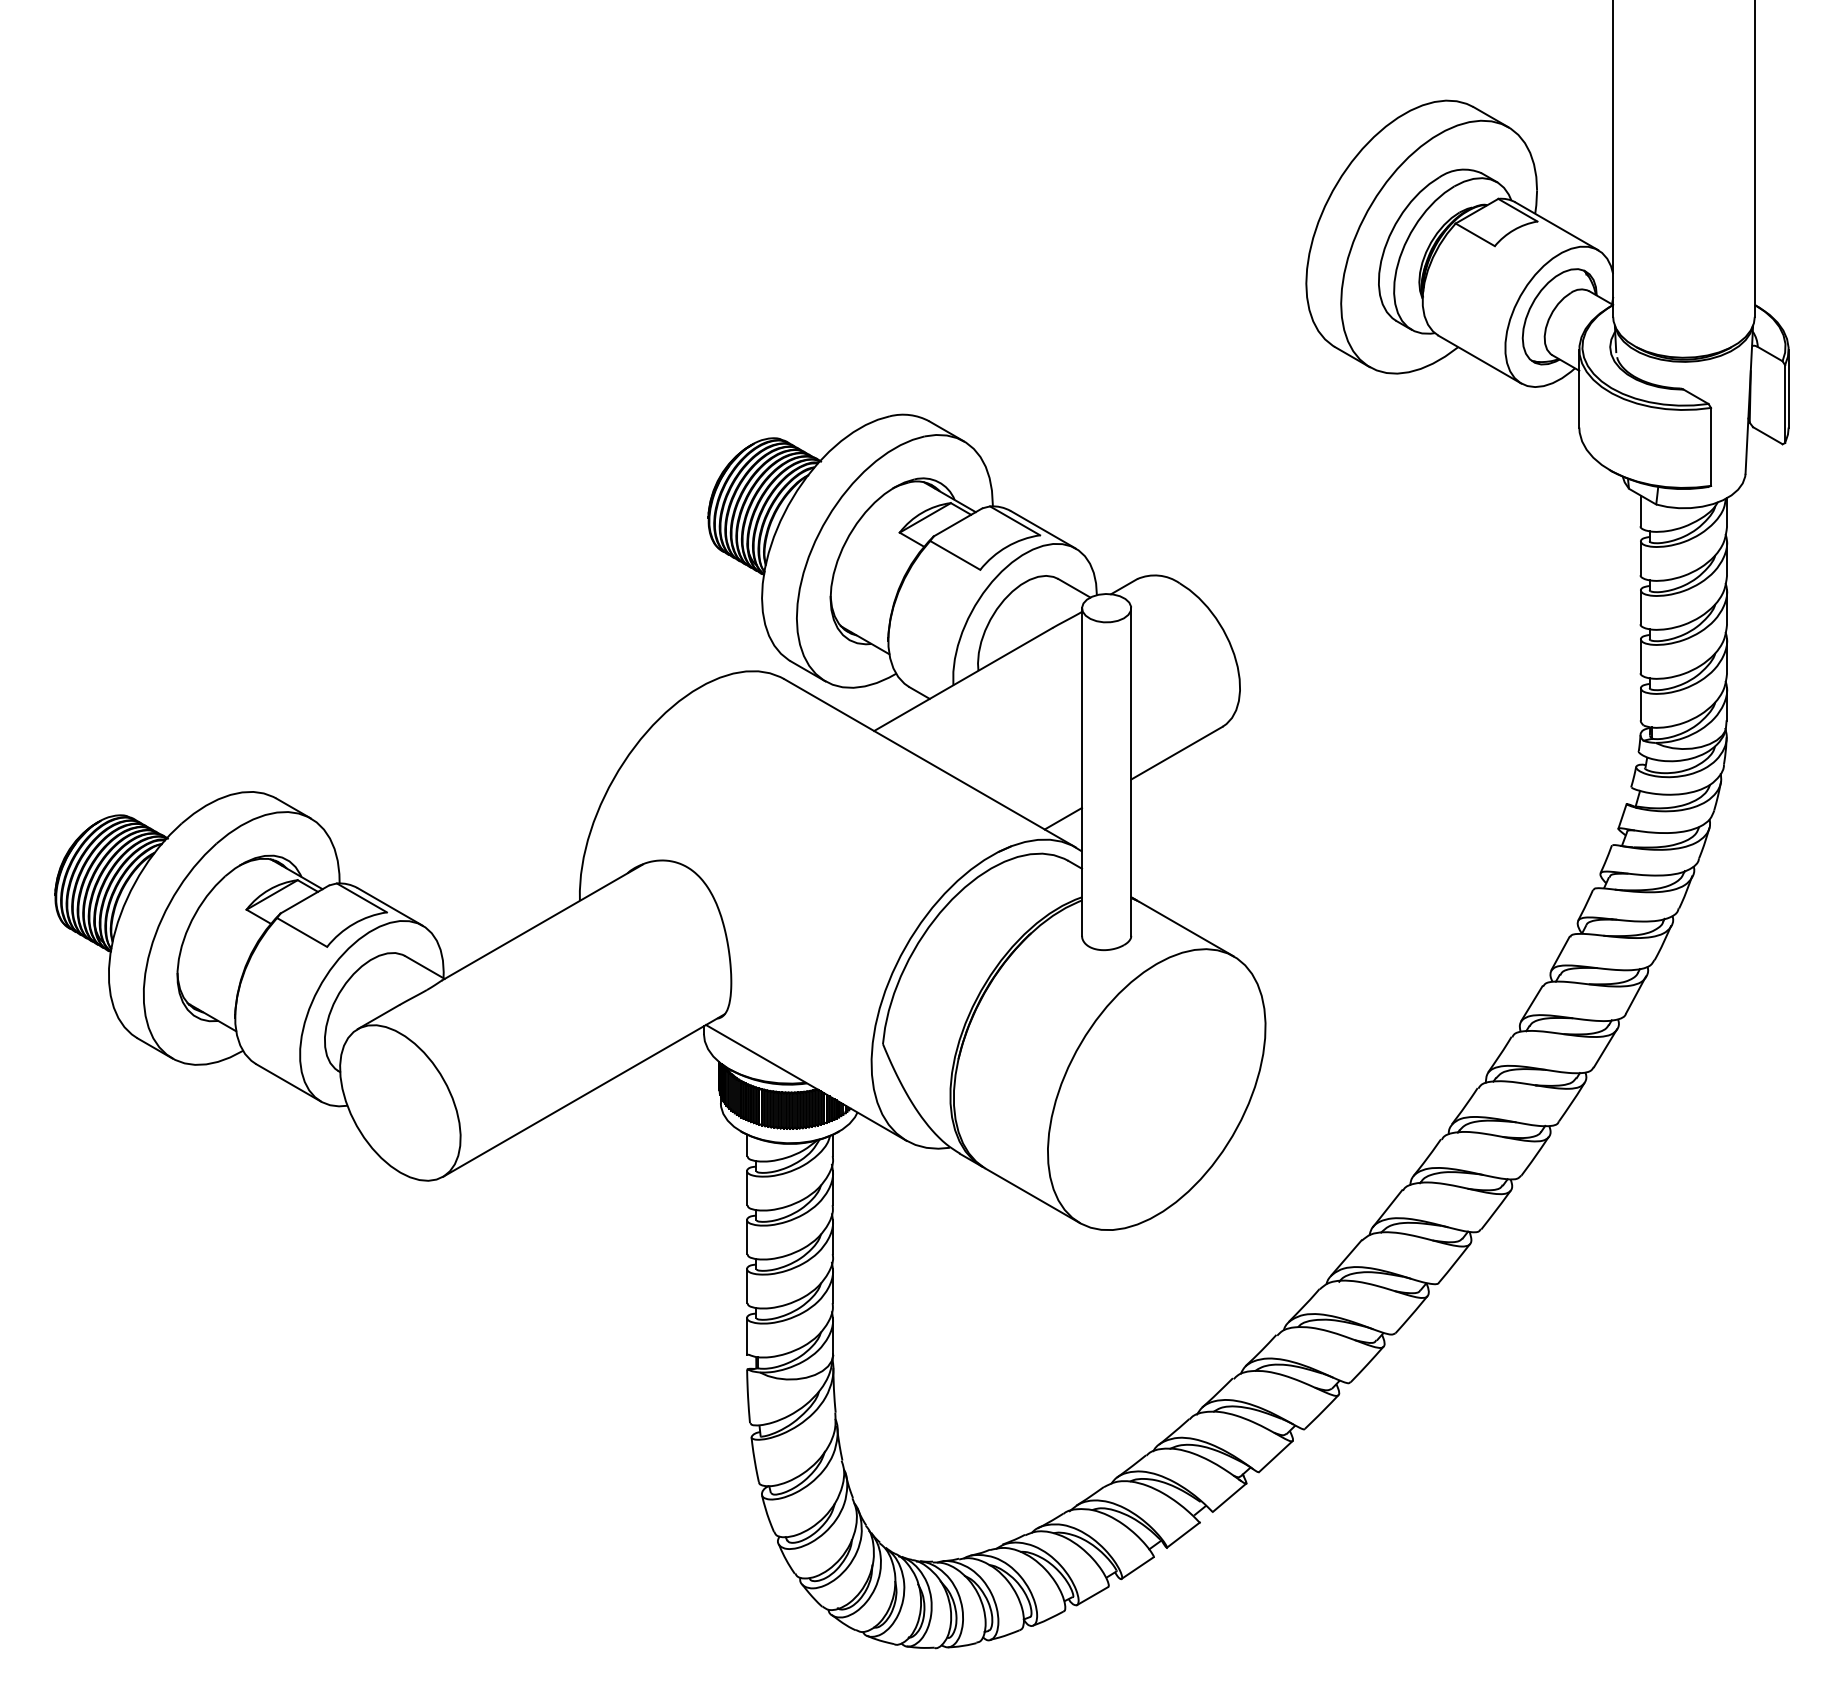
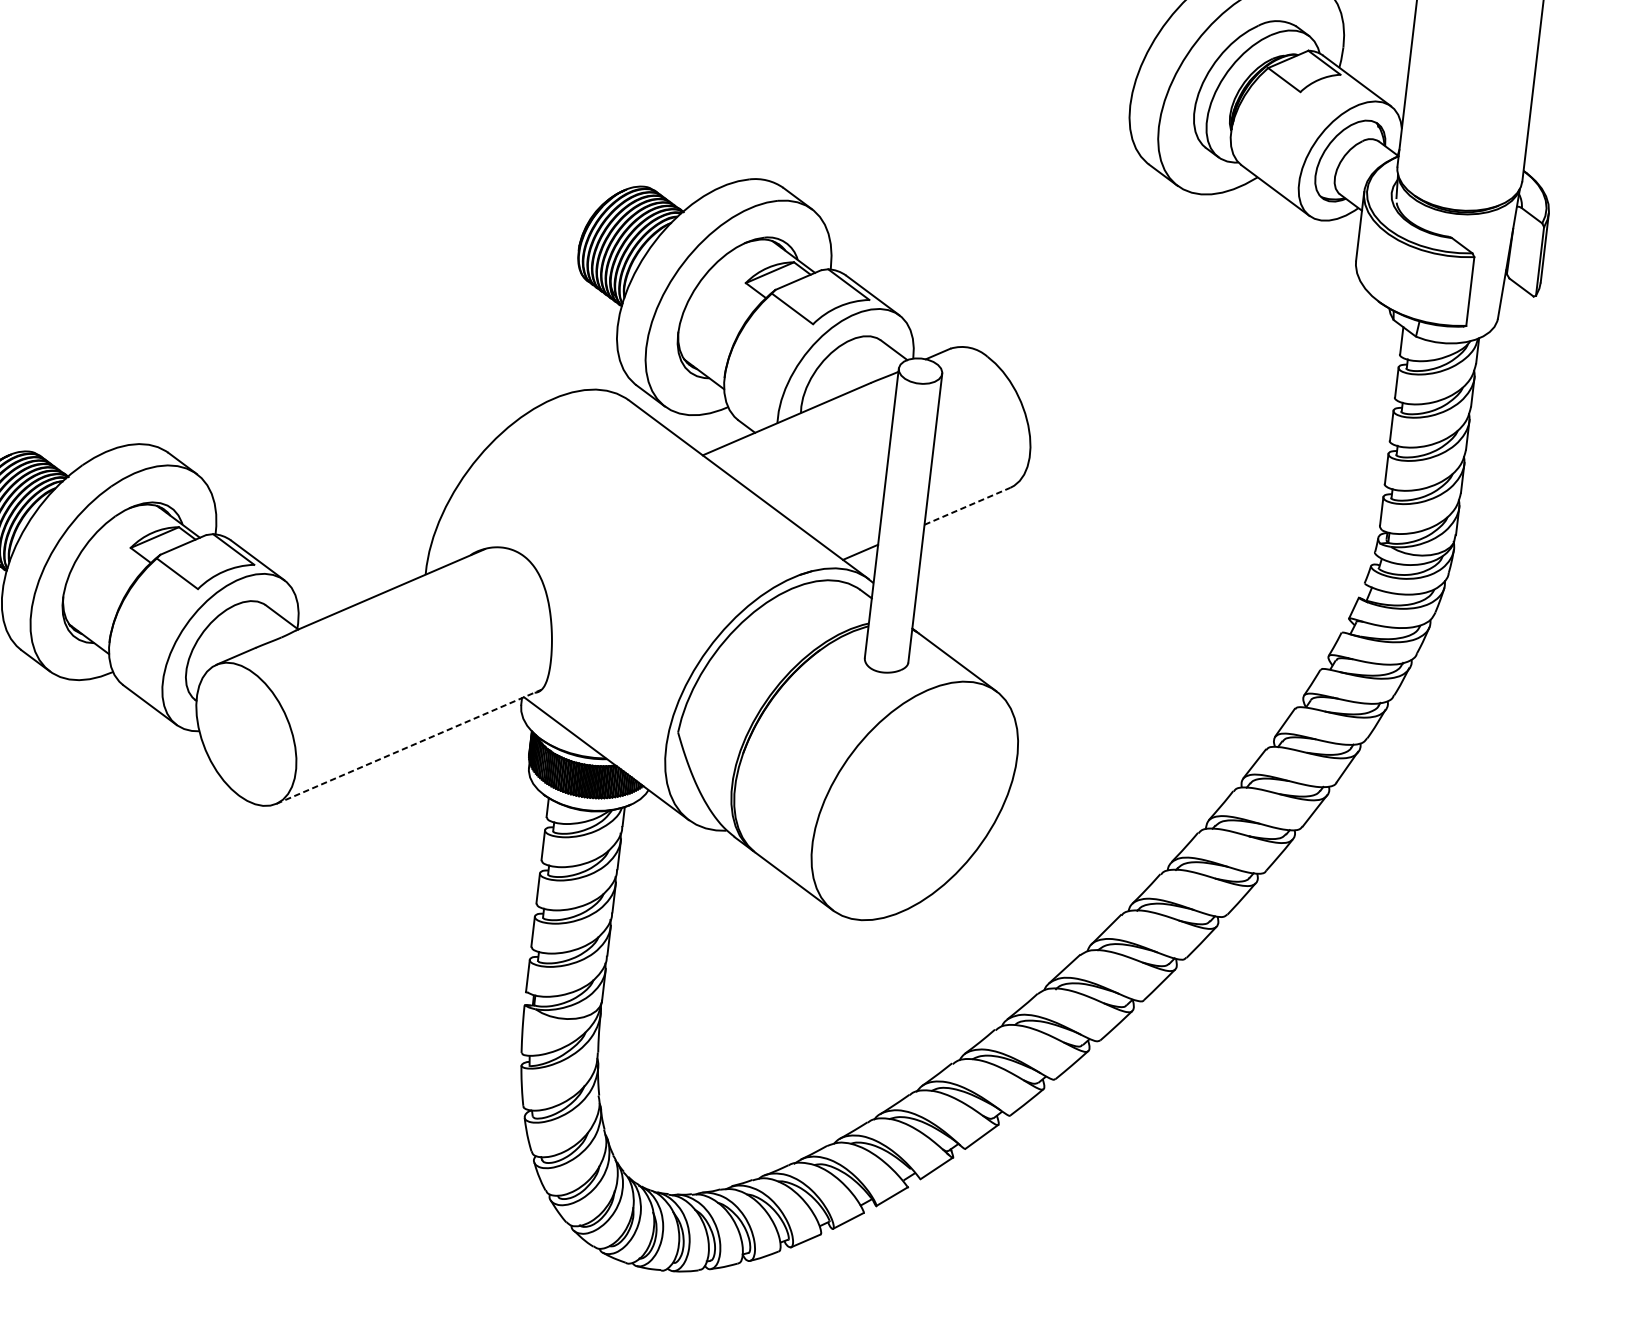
line: (1176, 753) -> (967, 506), solid -> dashed
line: (584, 1095) -> (409, 746), solid -> dashed

